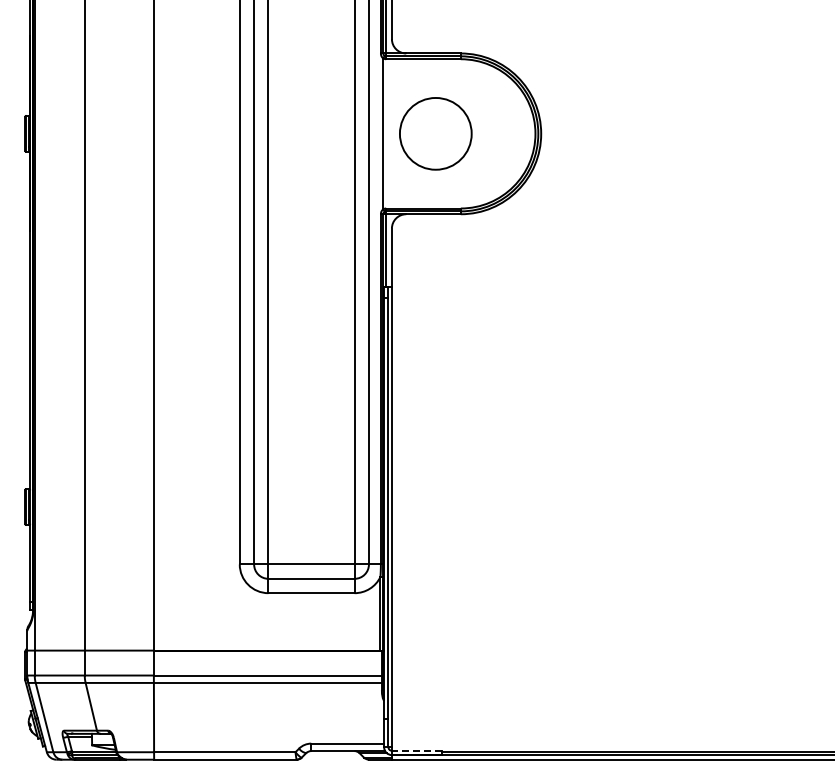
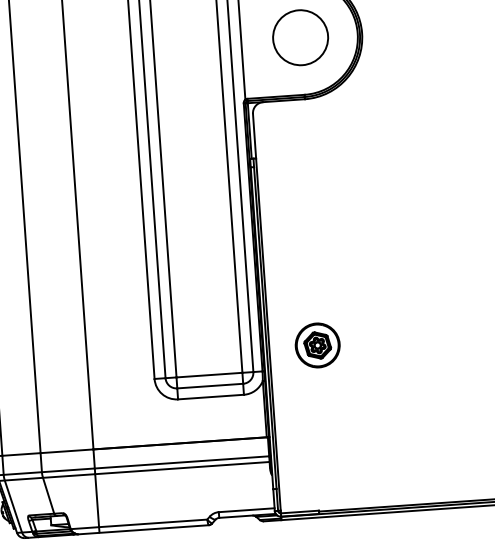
circle: (435, 133) -> (300, 37), moved
part: (454, 535) -> (317, 345), added
line: (416, 750) -> (299, 511), dashed -> solid

